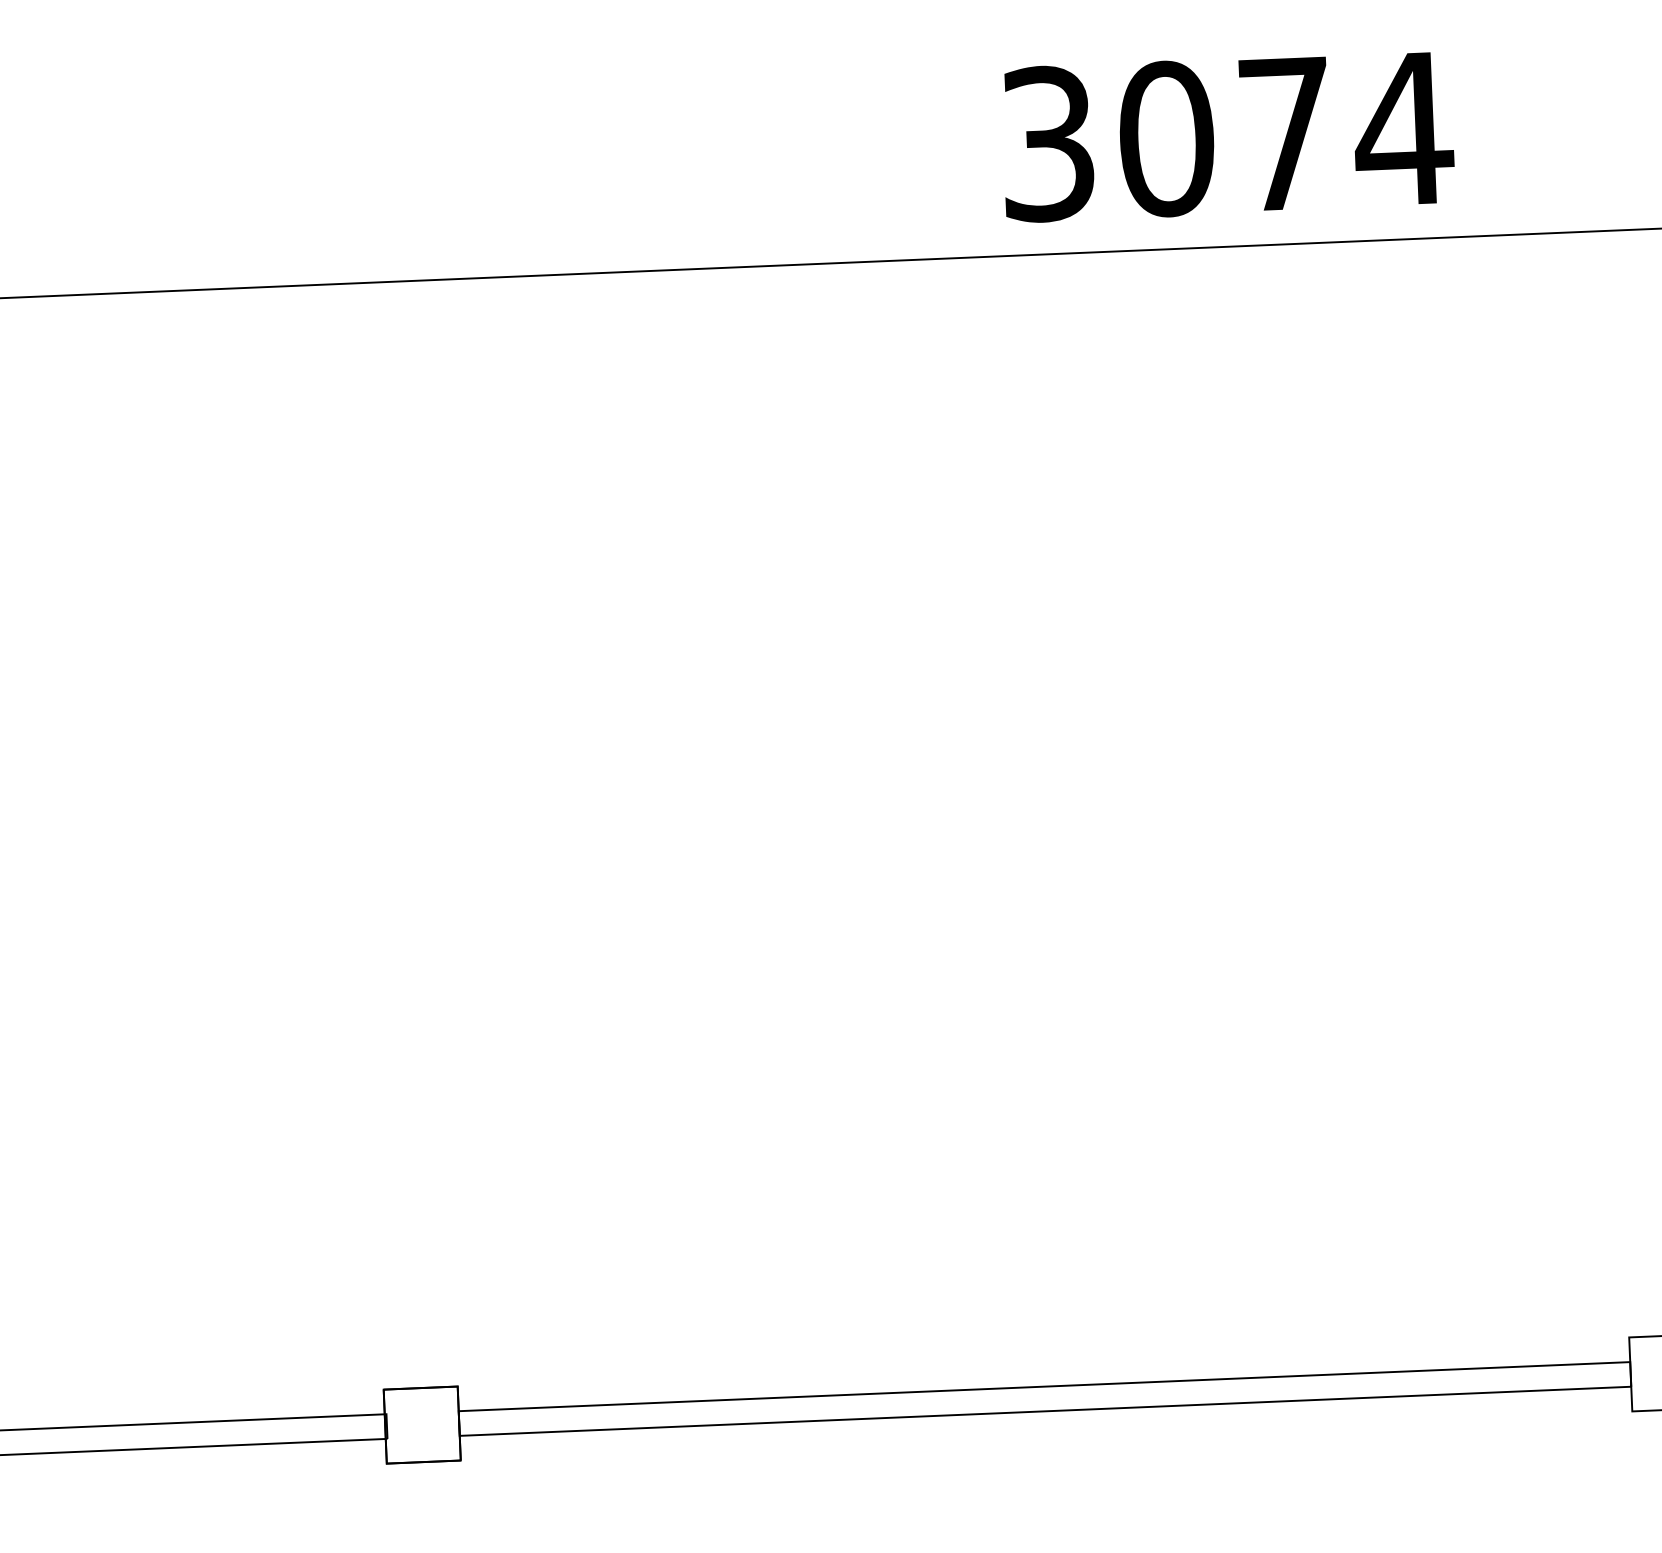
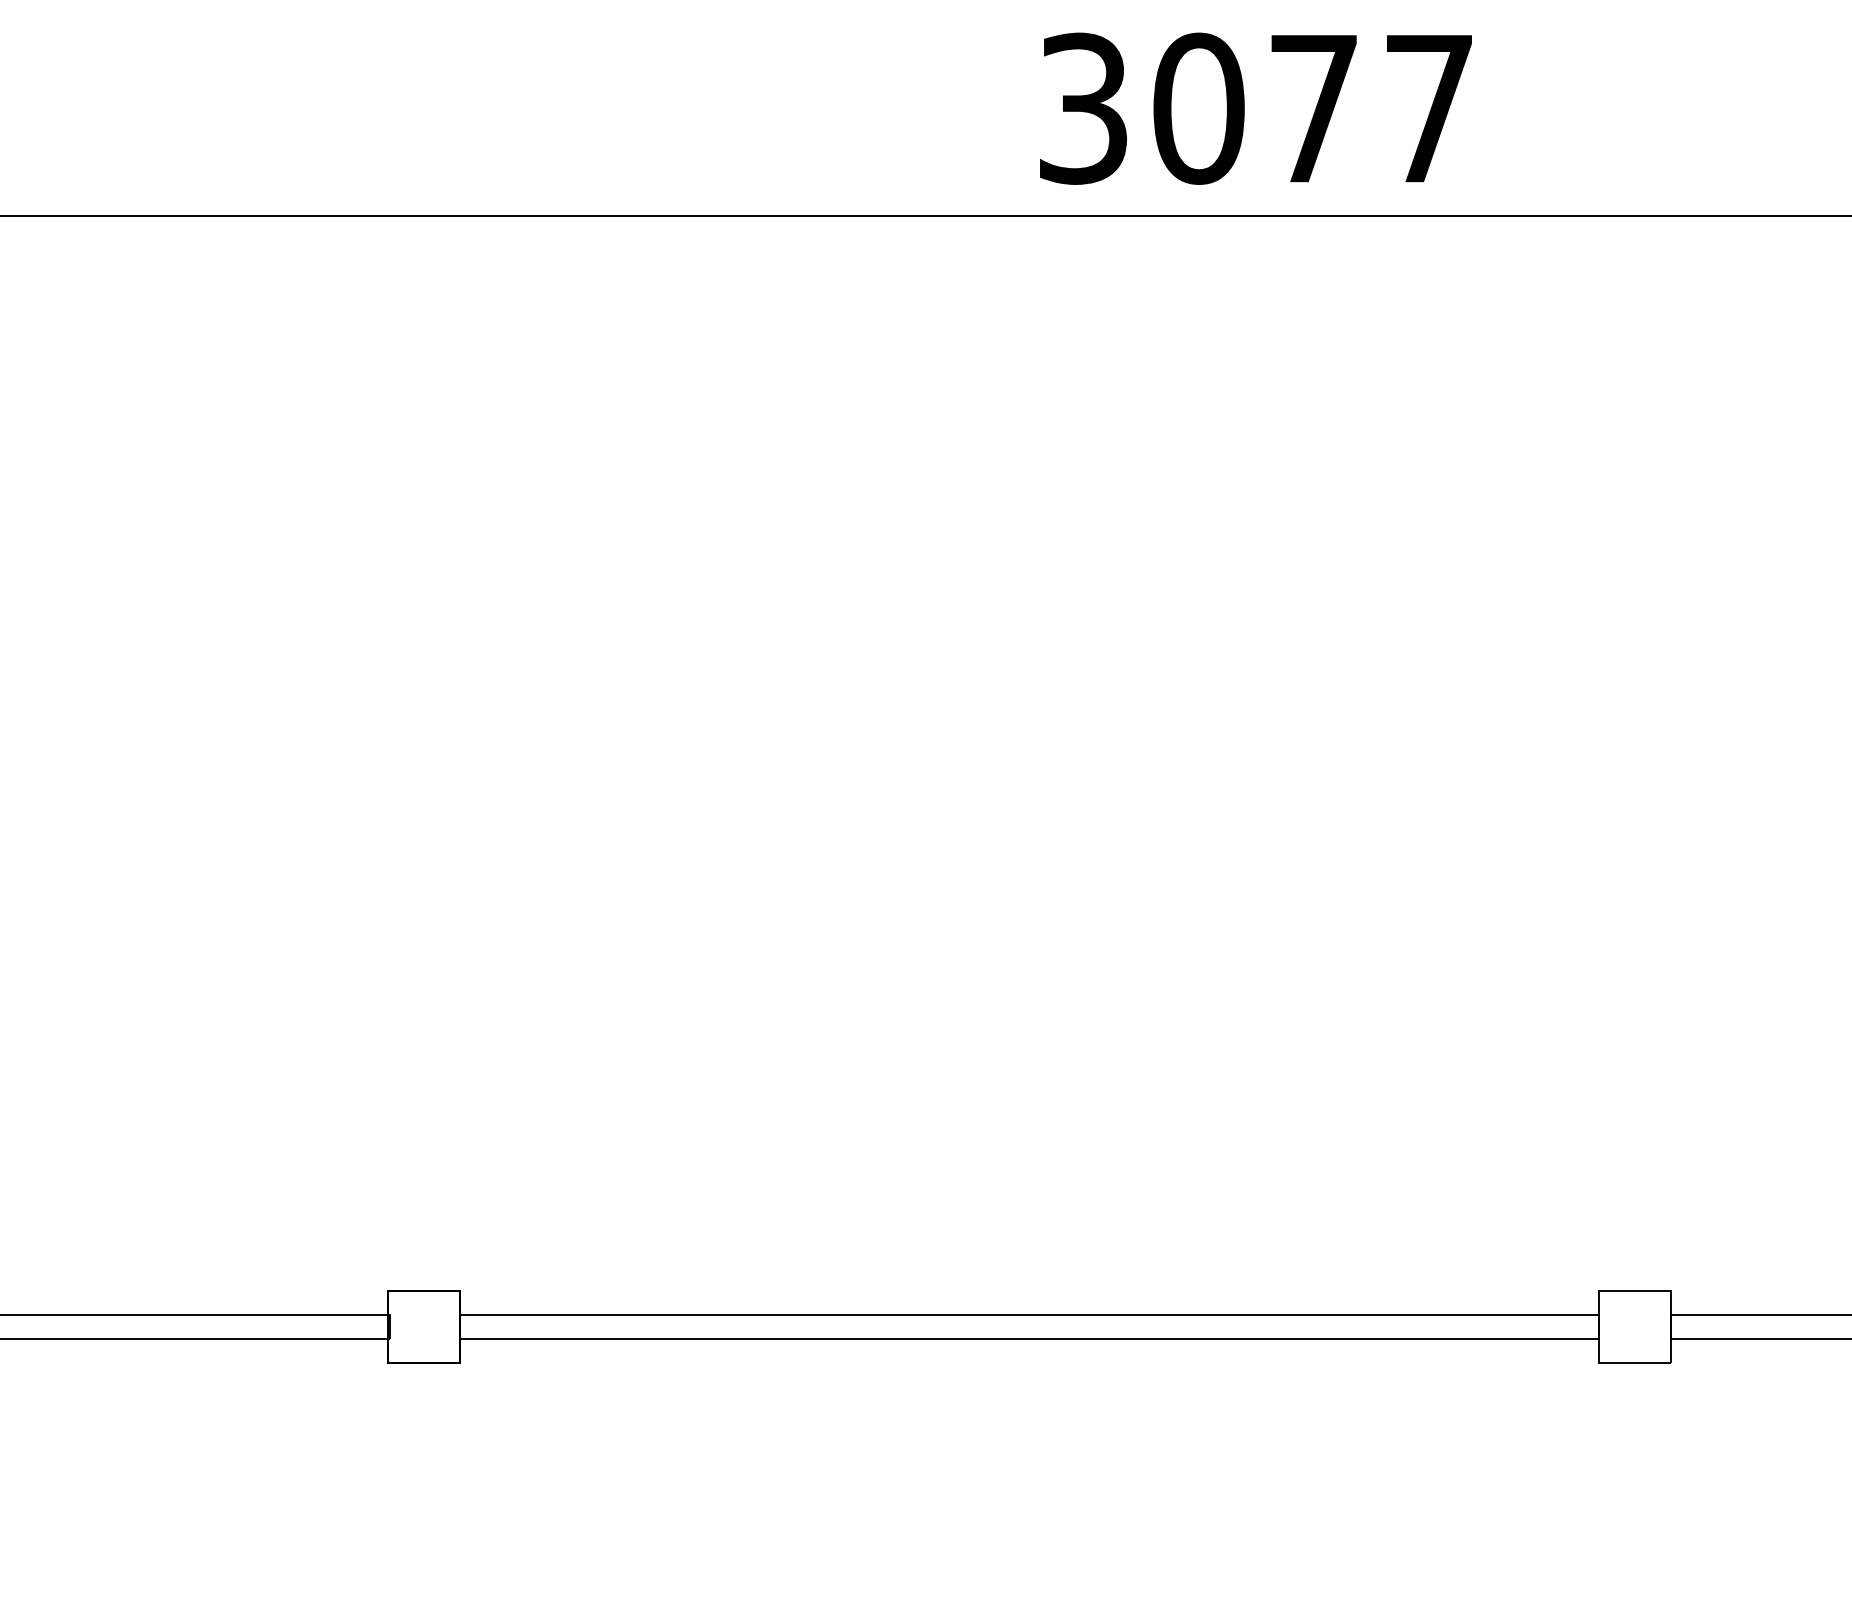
text: (1403, 128) -> (1429, 108), 3074 -> 3077

